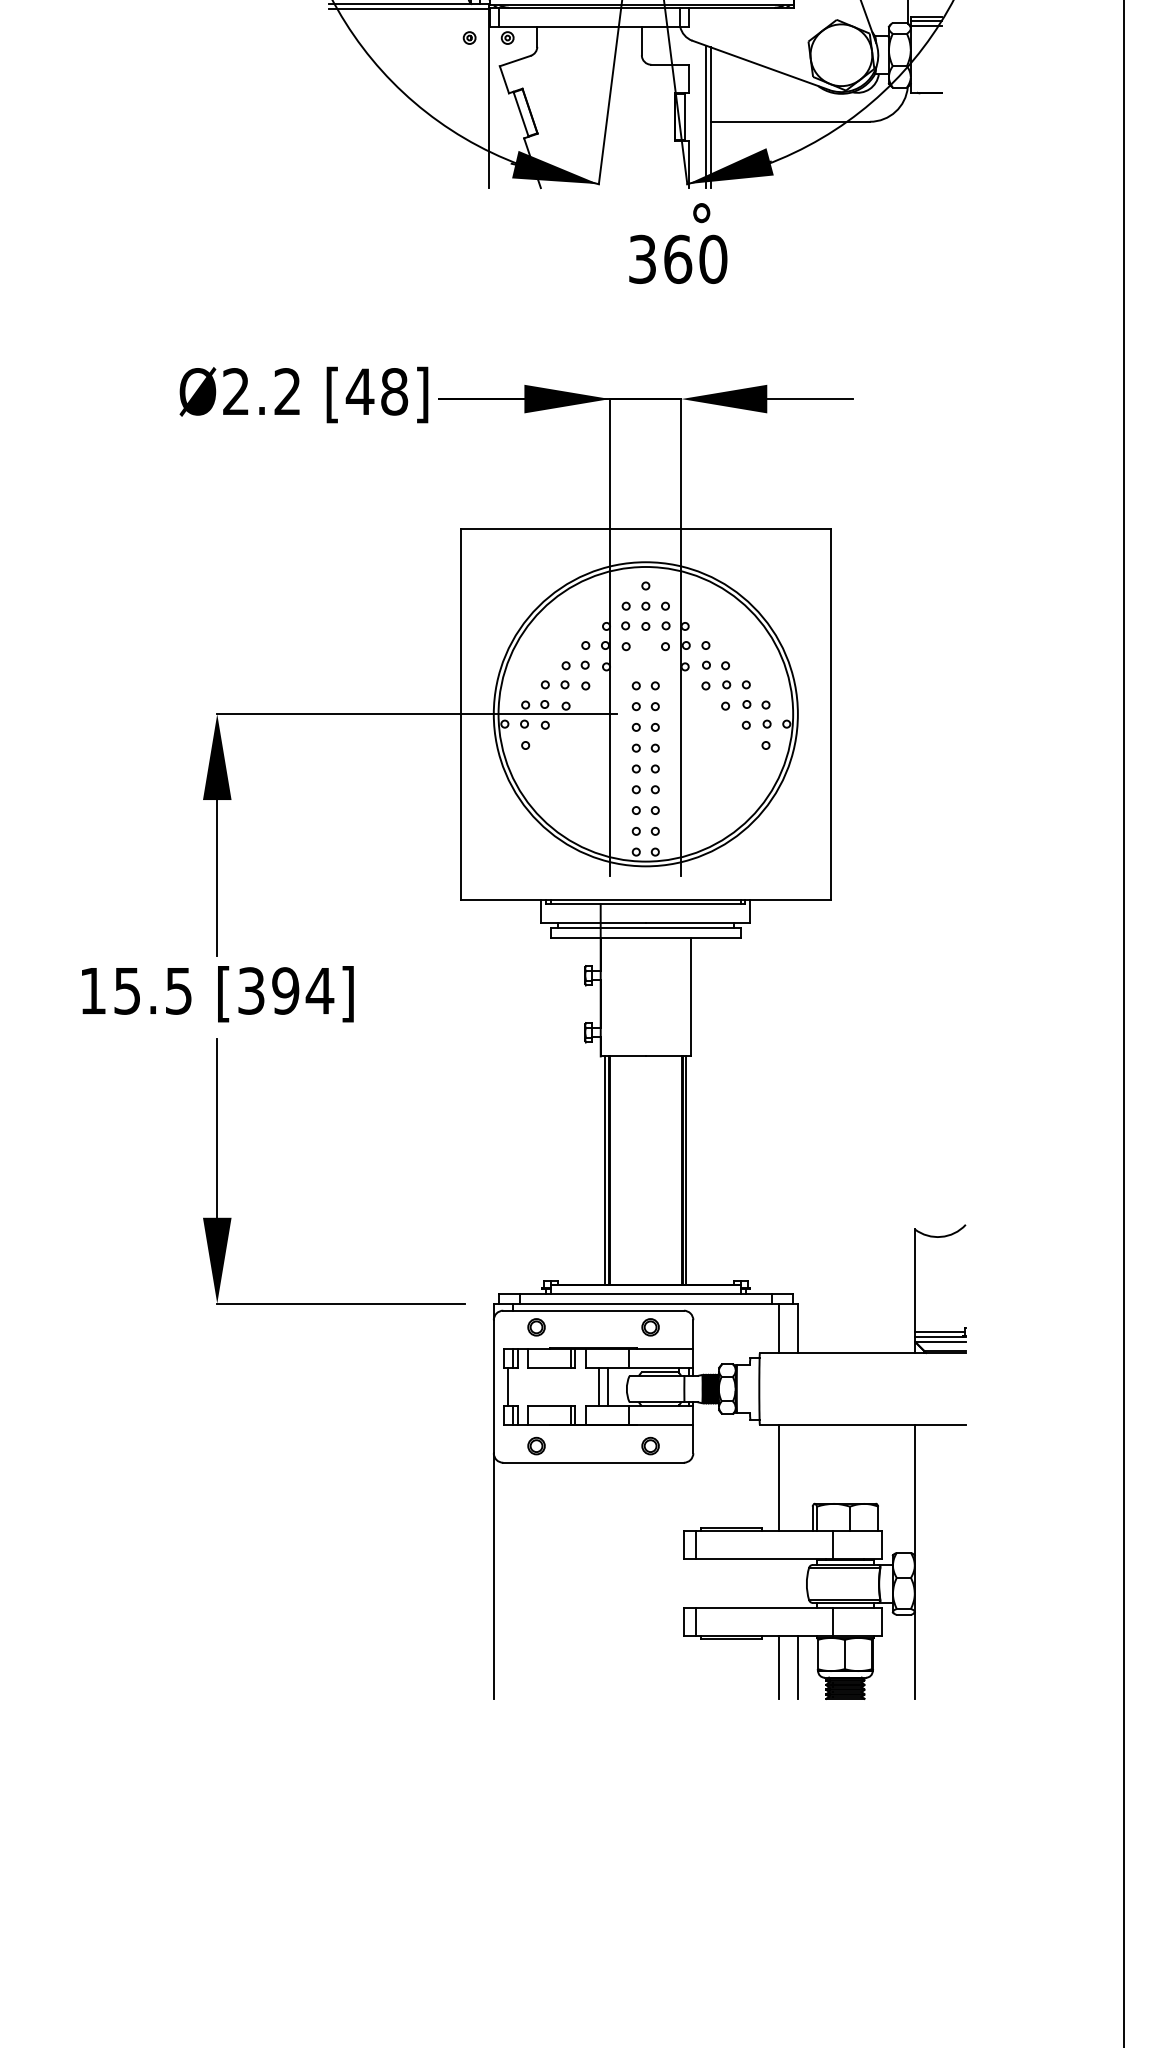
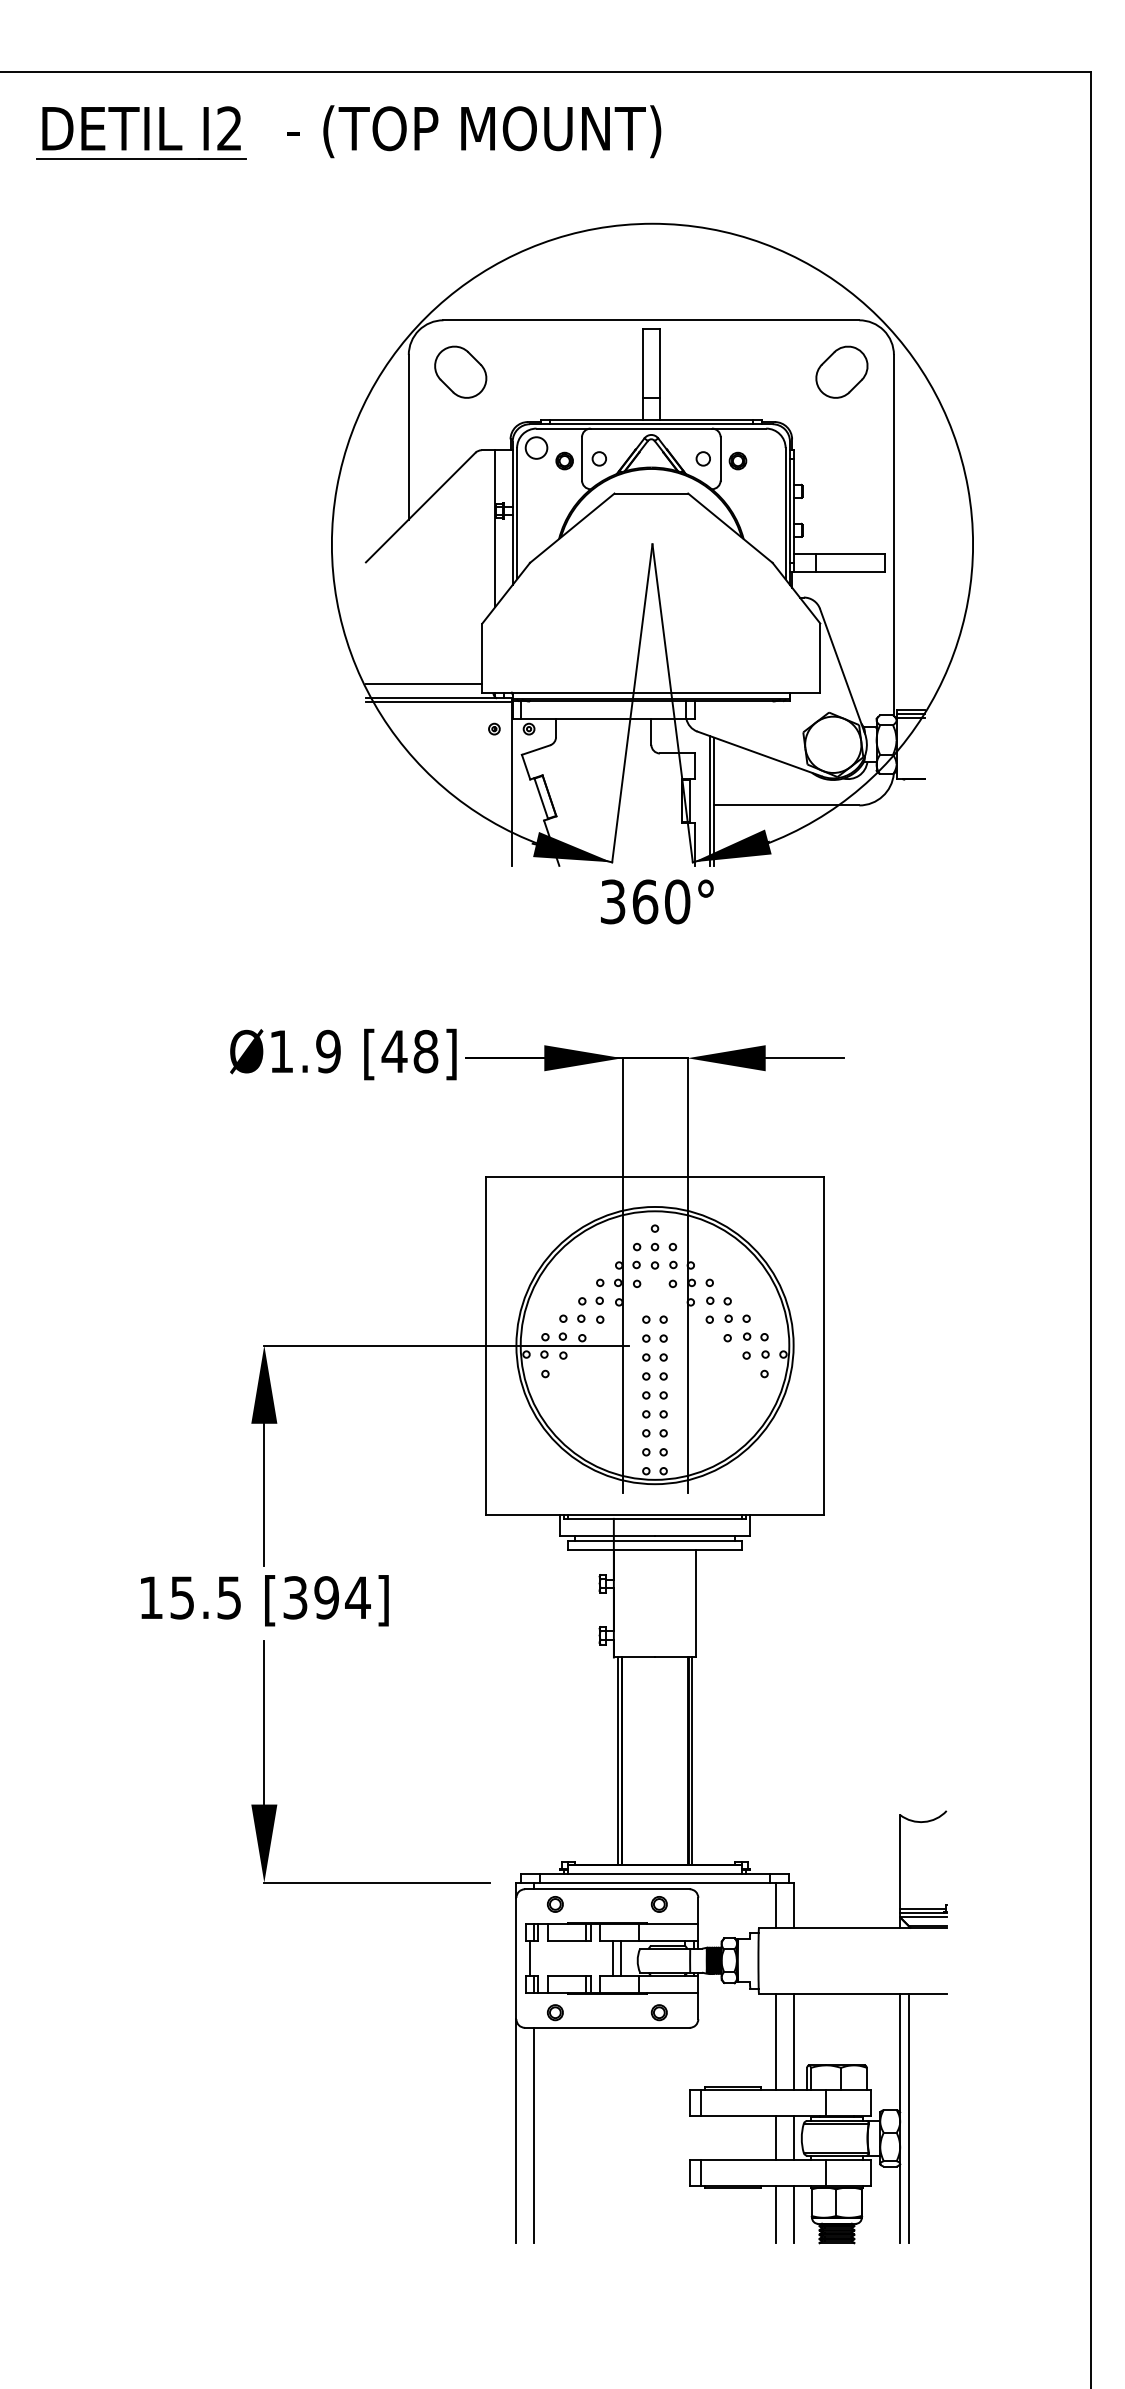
text: (678, 258) -> (645, 901), moved
text: (261, 391) -> (304, 1051), Ø2.2 -> Ø1.9
line: (797, 1477) -> (793, 2041), added
line: (923, 1562) -> (908, 2118), added
line: (512, 1580) -> (533, 2135), added
line: (779, 1583) -> (776, 2137), added
line: (797, 1583) -> (793, 2137), added

